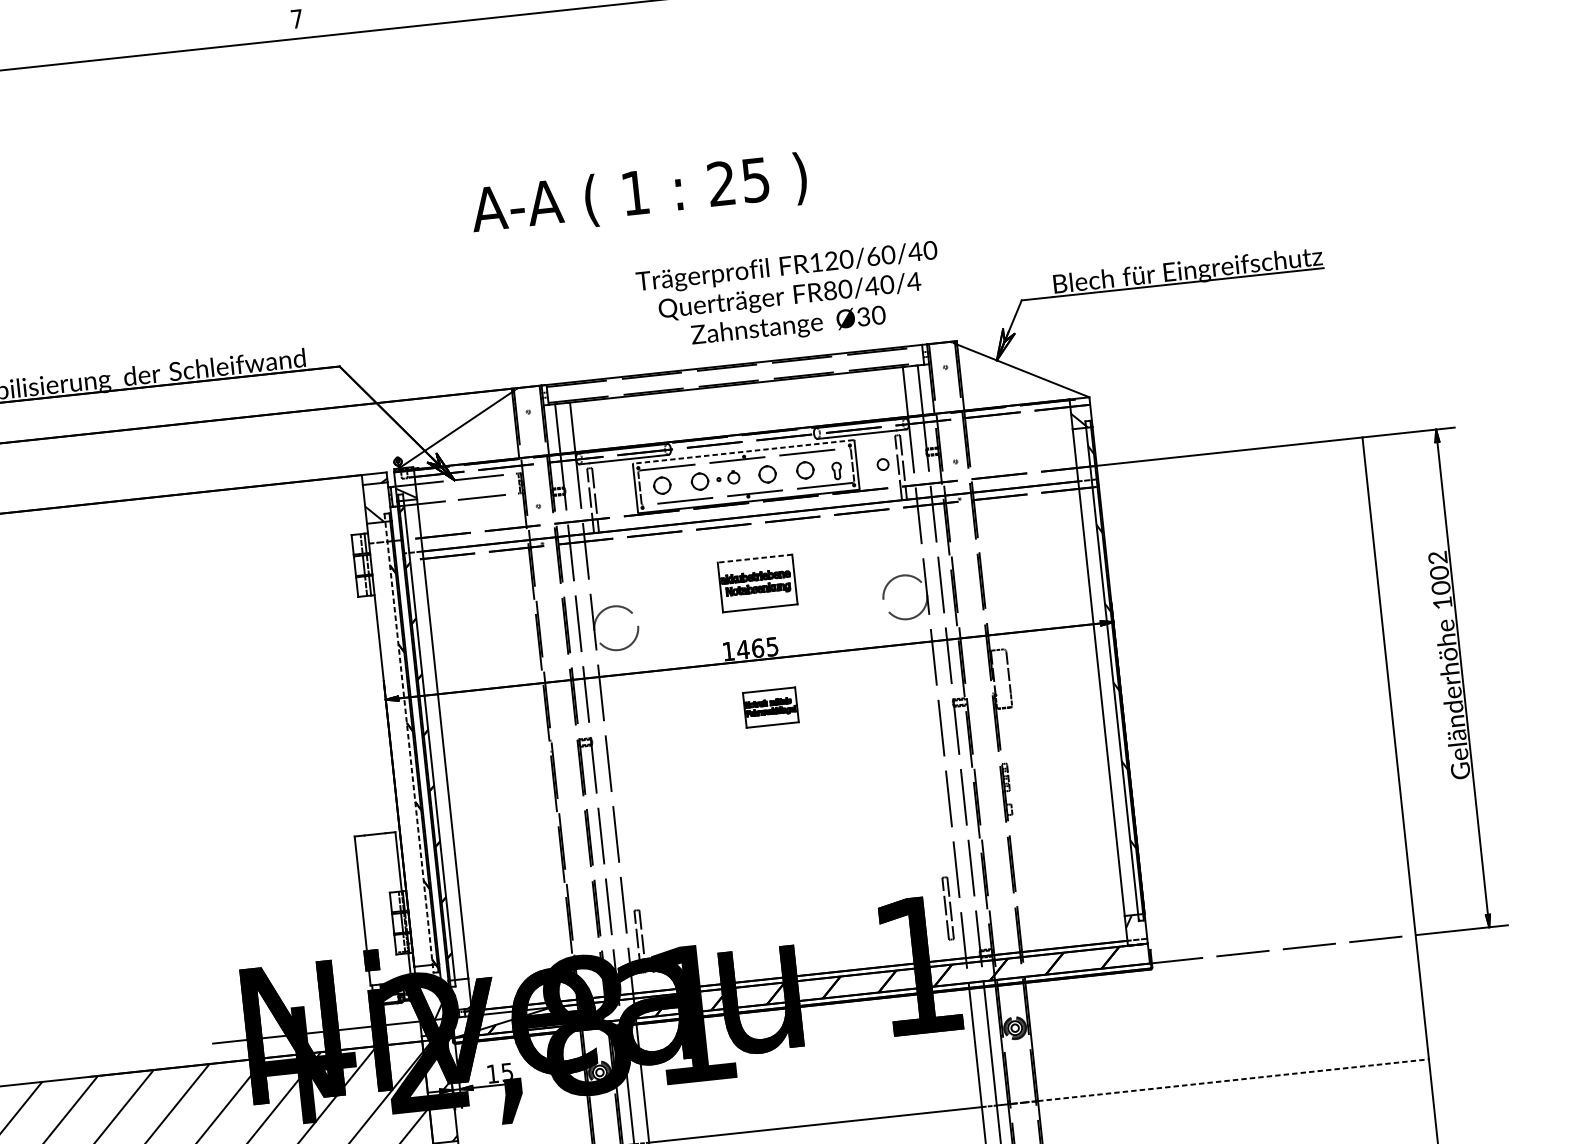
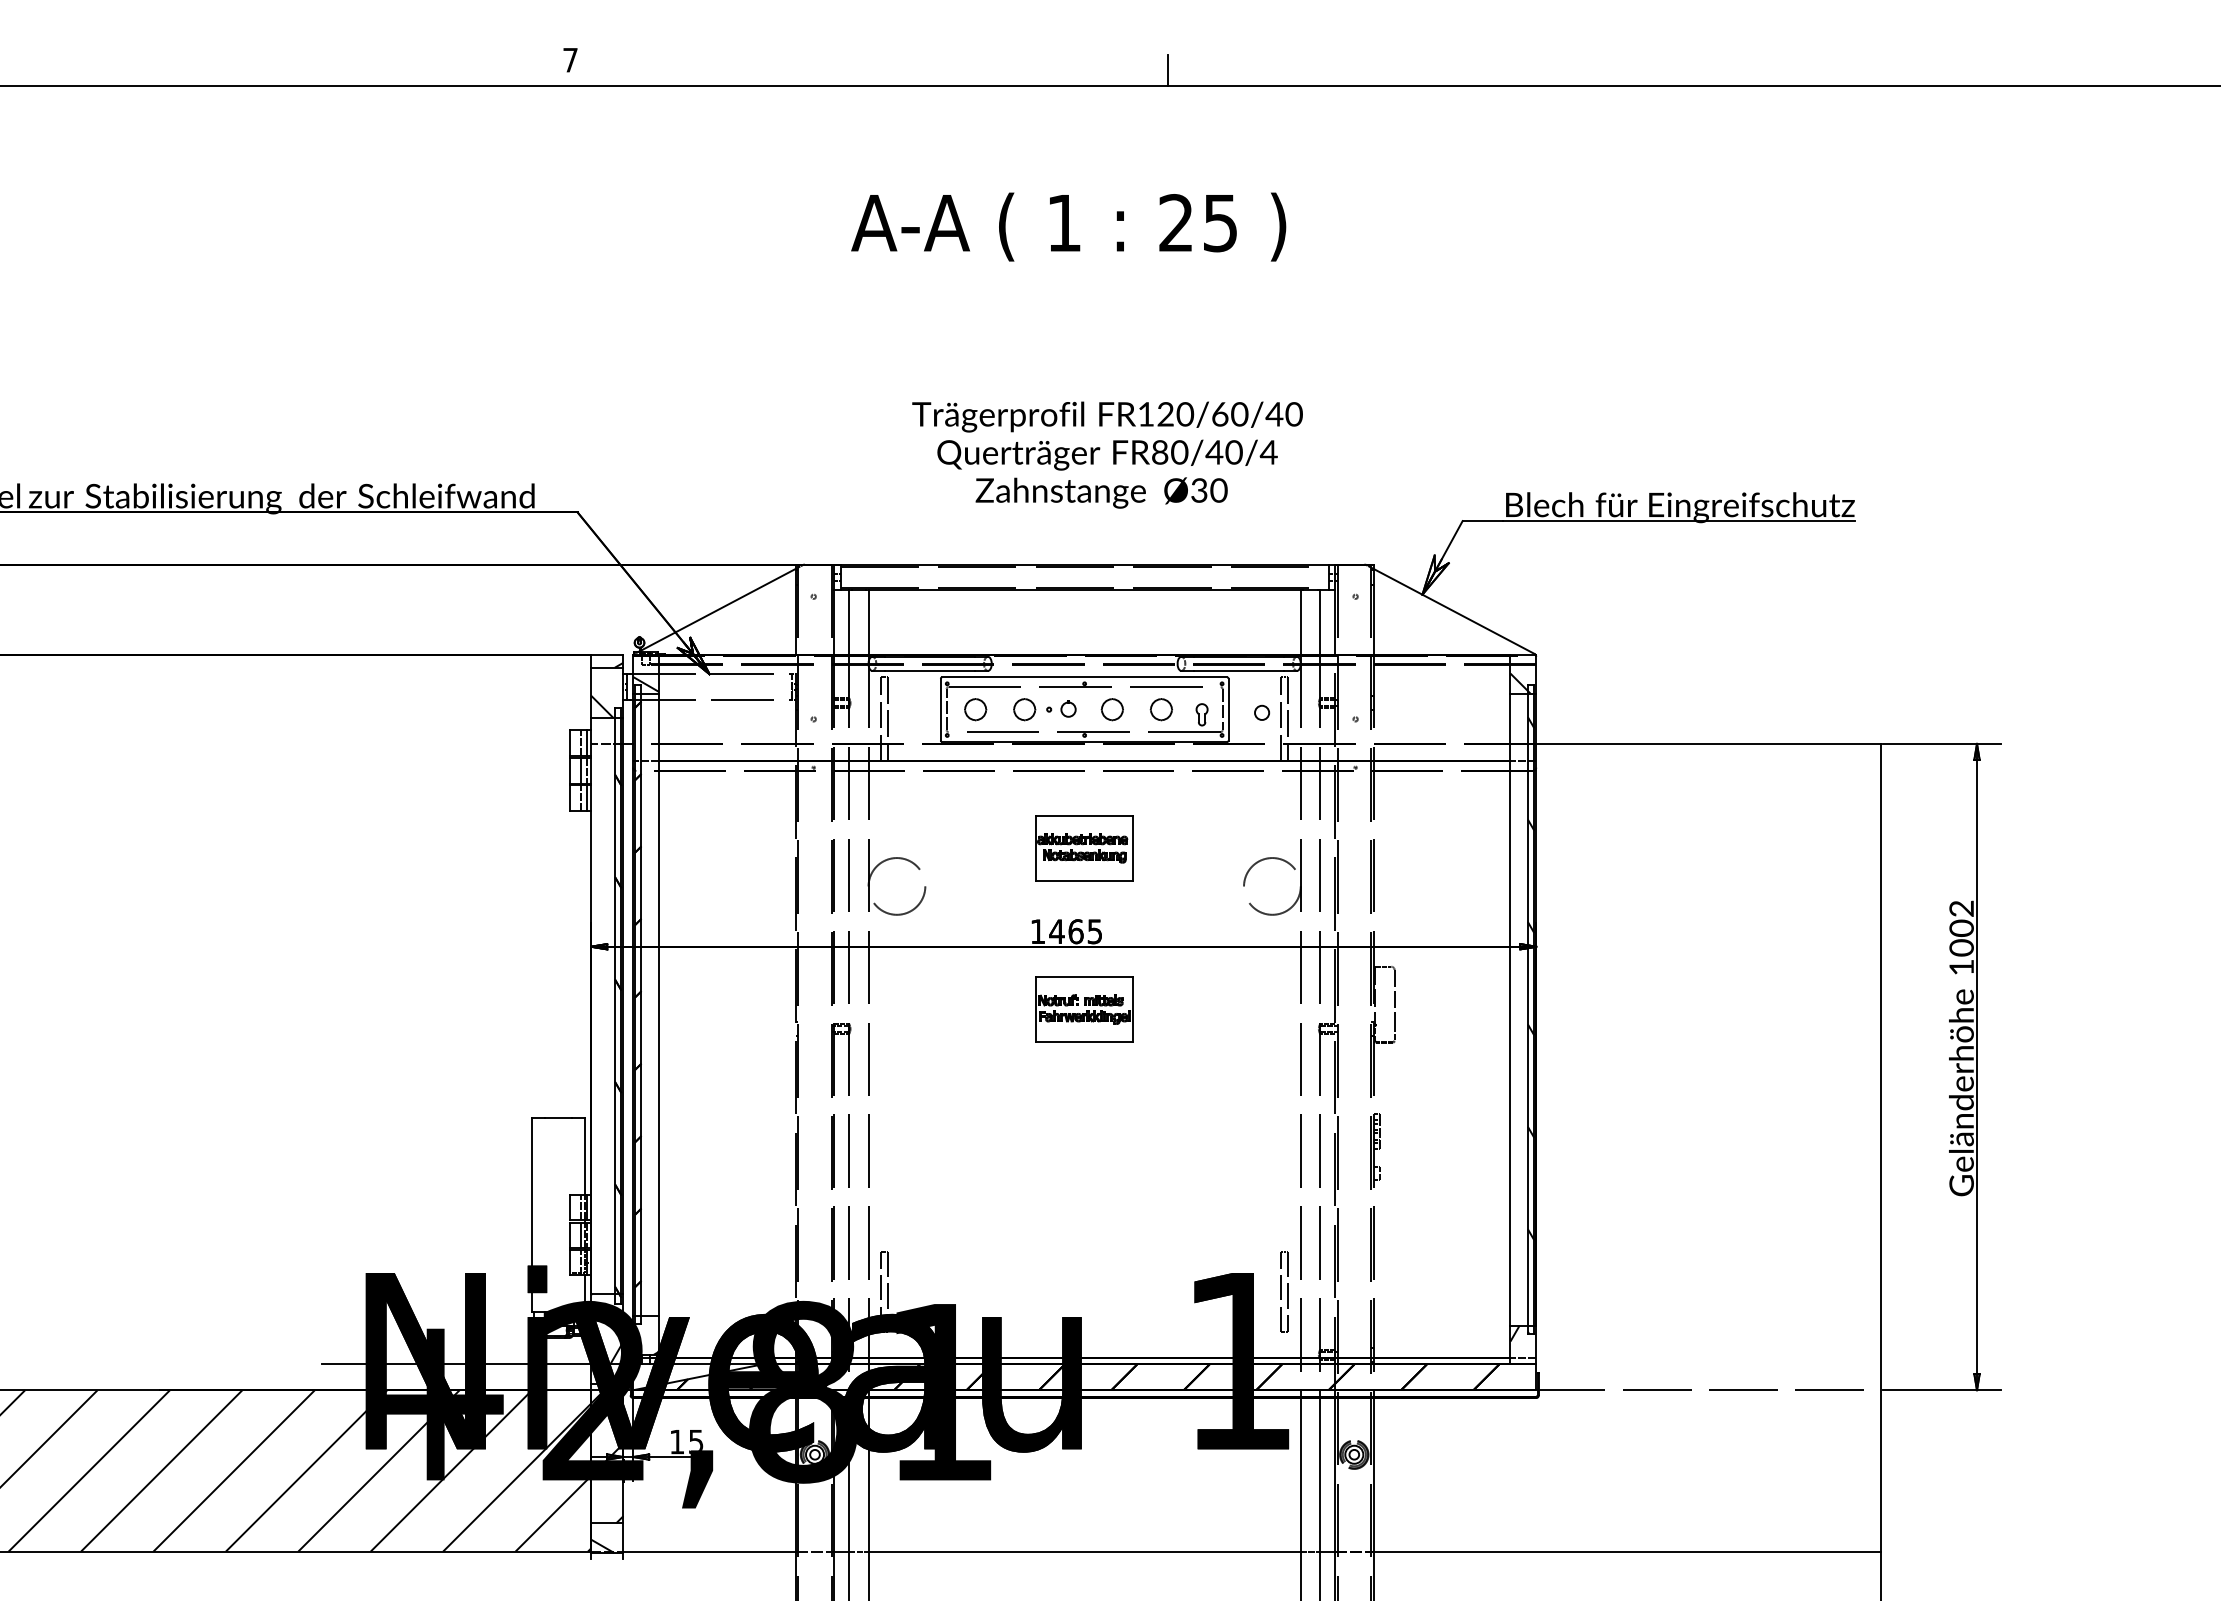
text: (638, 195) -> (1068, 226), moved
text: (789, 296) -> (1107, 454), moved
line: (743, 451) -> (1084, 677), dashed -> solid
line: (754, 558) -> (1084, 816), dashed -> solid
part: (770, 707) -> (1084, 1009), size x1.43
line: (409, 743) -> (615, 1006), dashed -> solid
line: (1233, 1080) -> (1627, 1551), dashed -> solid

